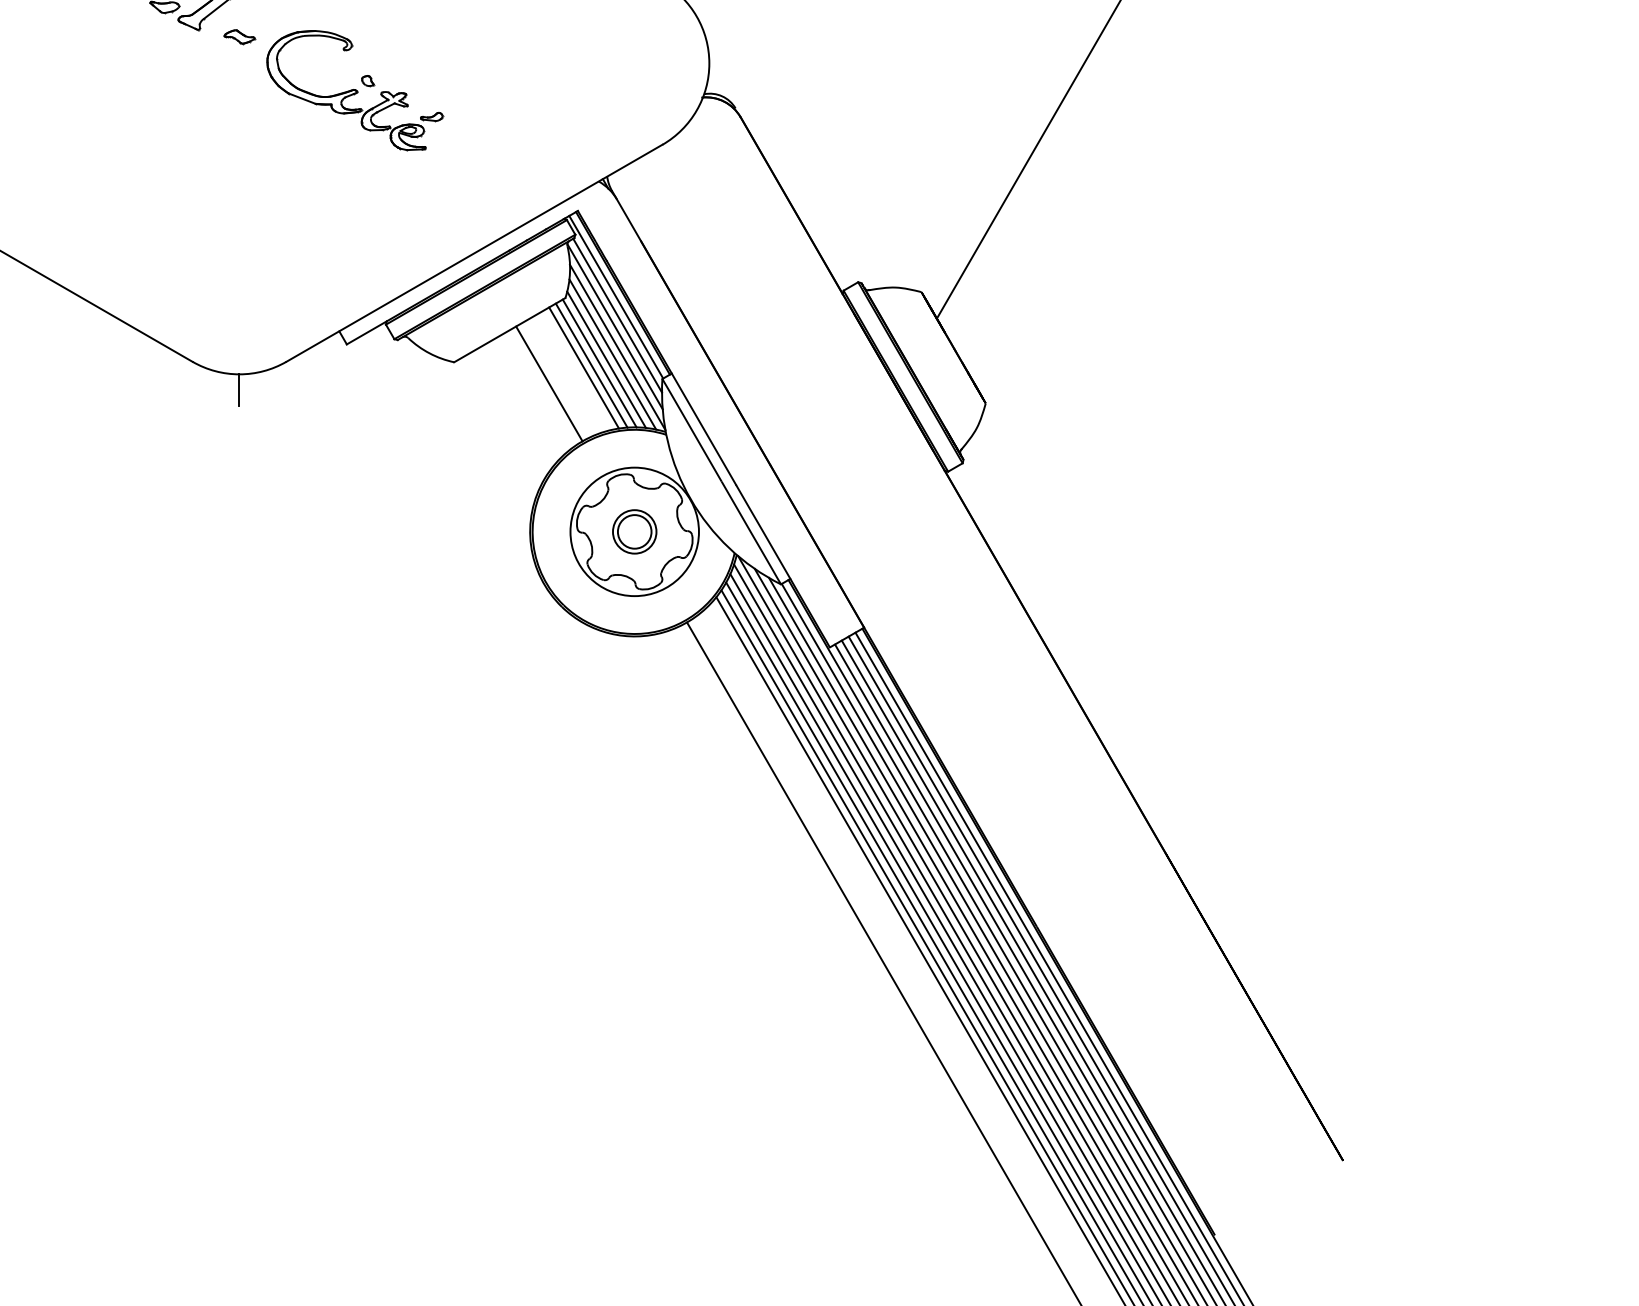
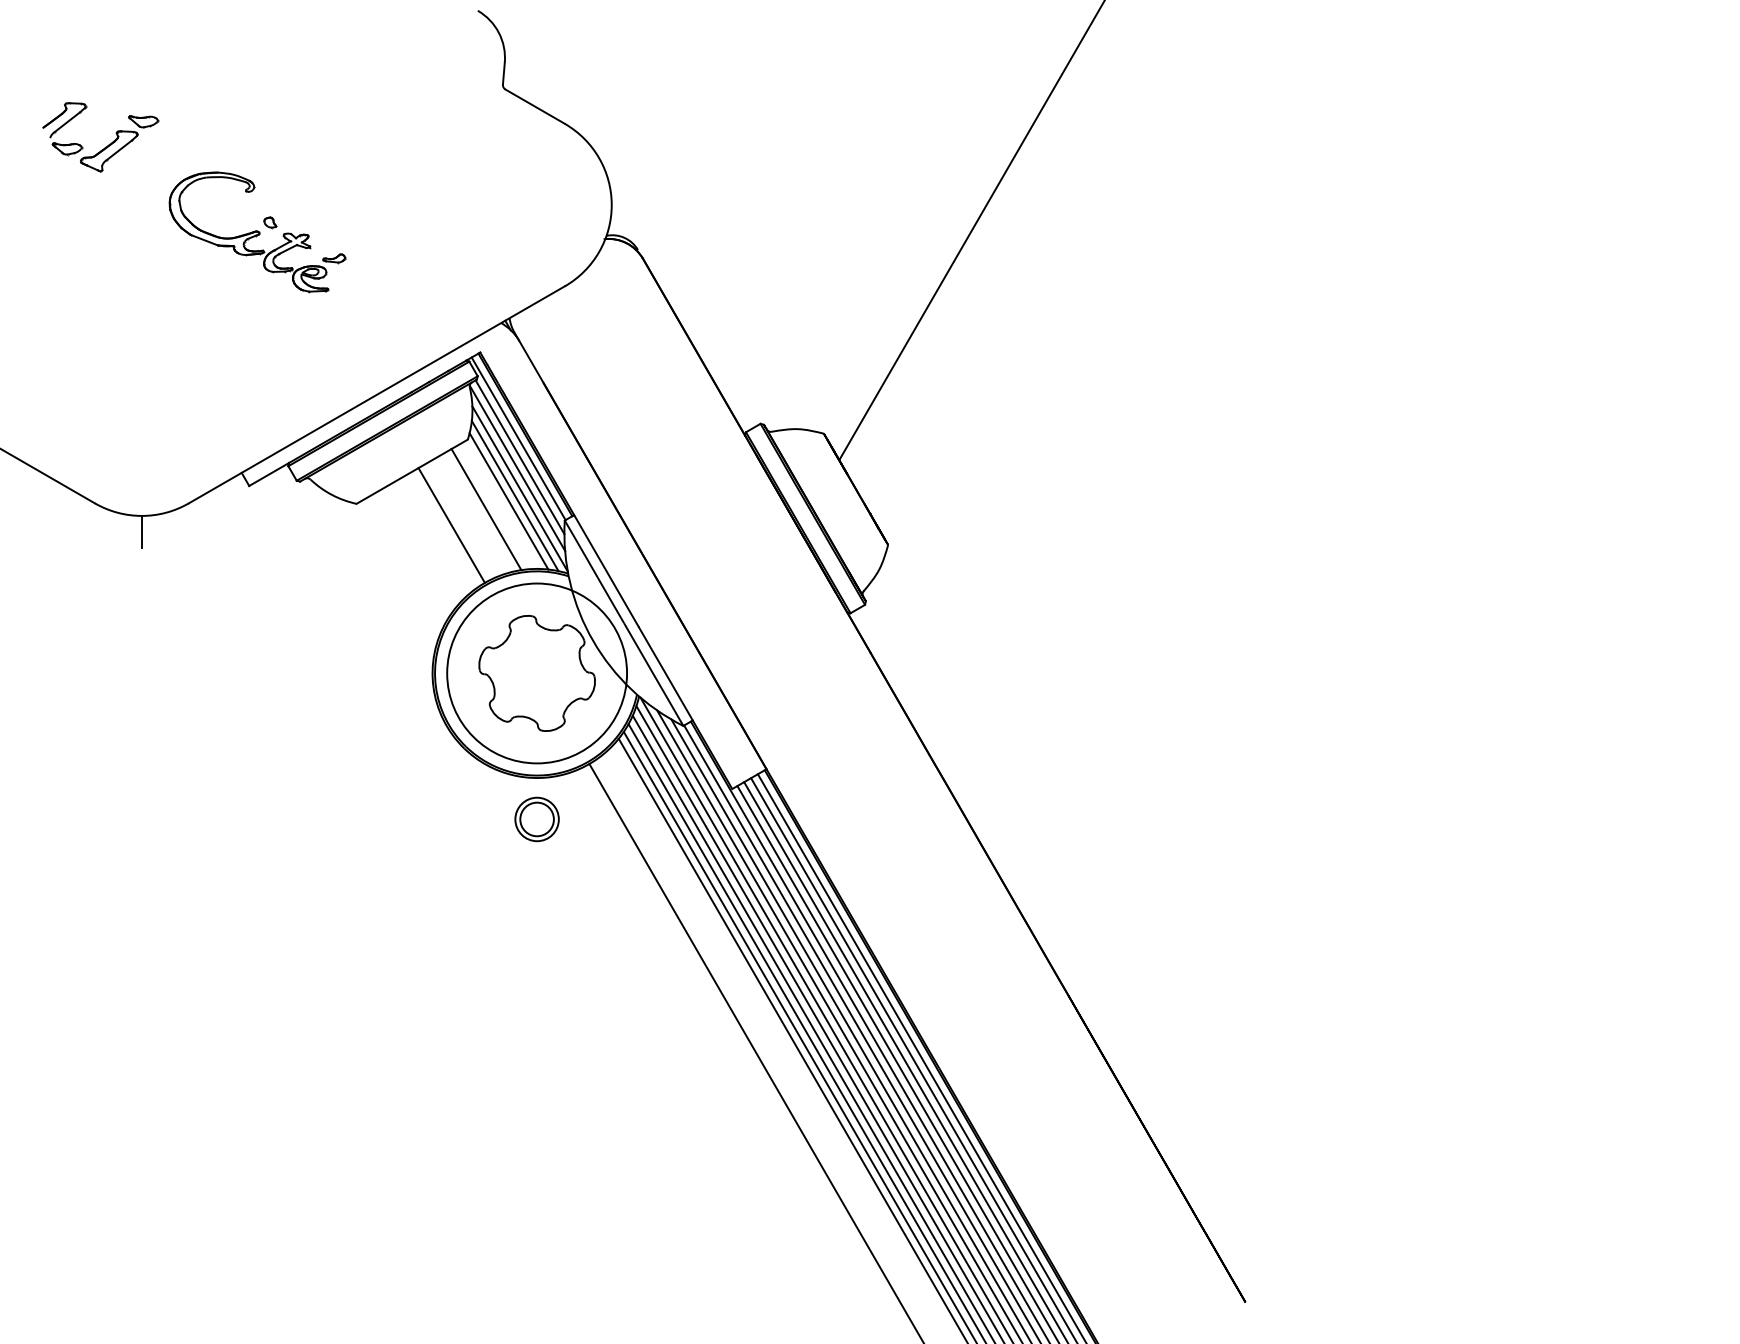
part: (240, 36) -> (142, 178), removed
line: (600, 363) -> (502, 505), removed
line: (591, 365) -> (493, 507), removed
circle: (634, 531) -> (536, 673), size x1.4
part: (634, 531) -> (536, 819), moved

